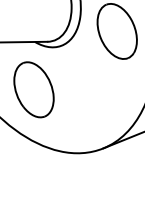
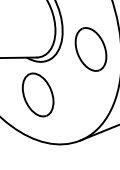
part: (33, 89) -> (37, 94), moved

